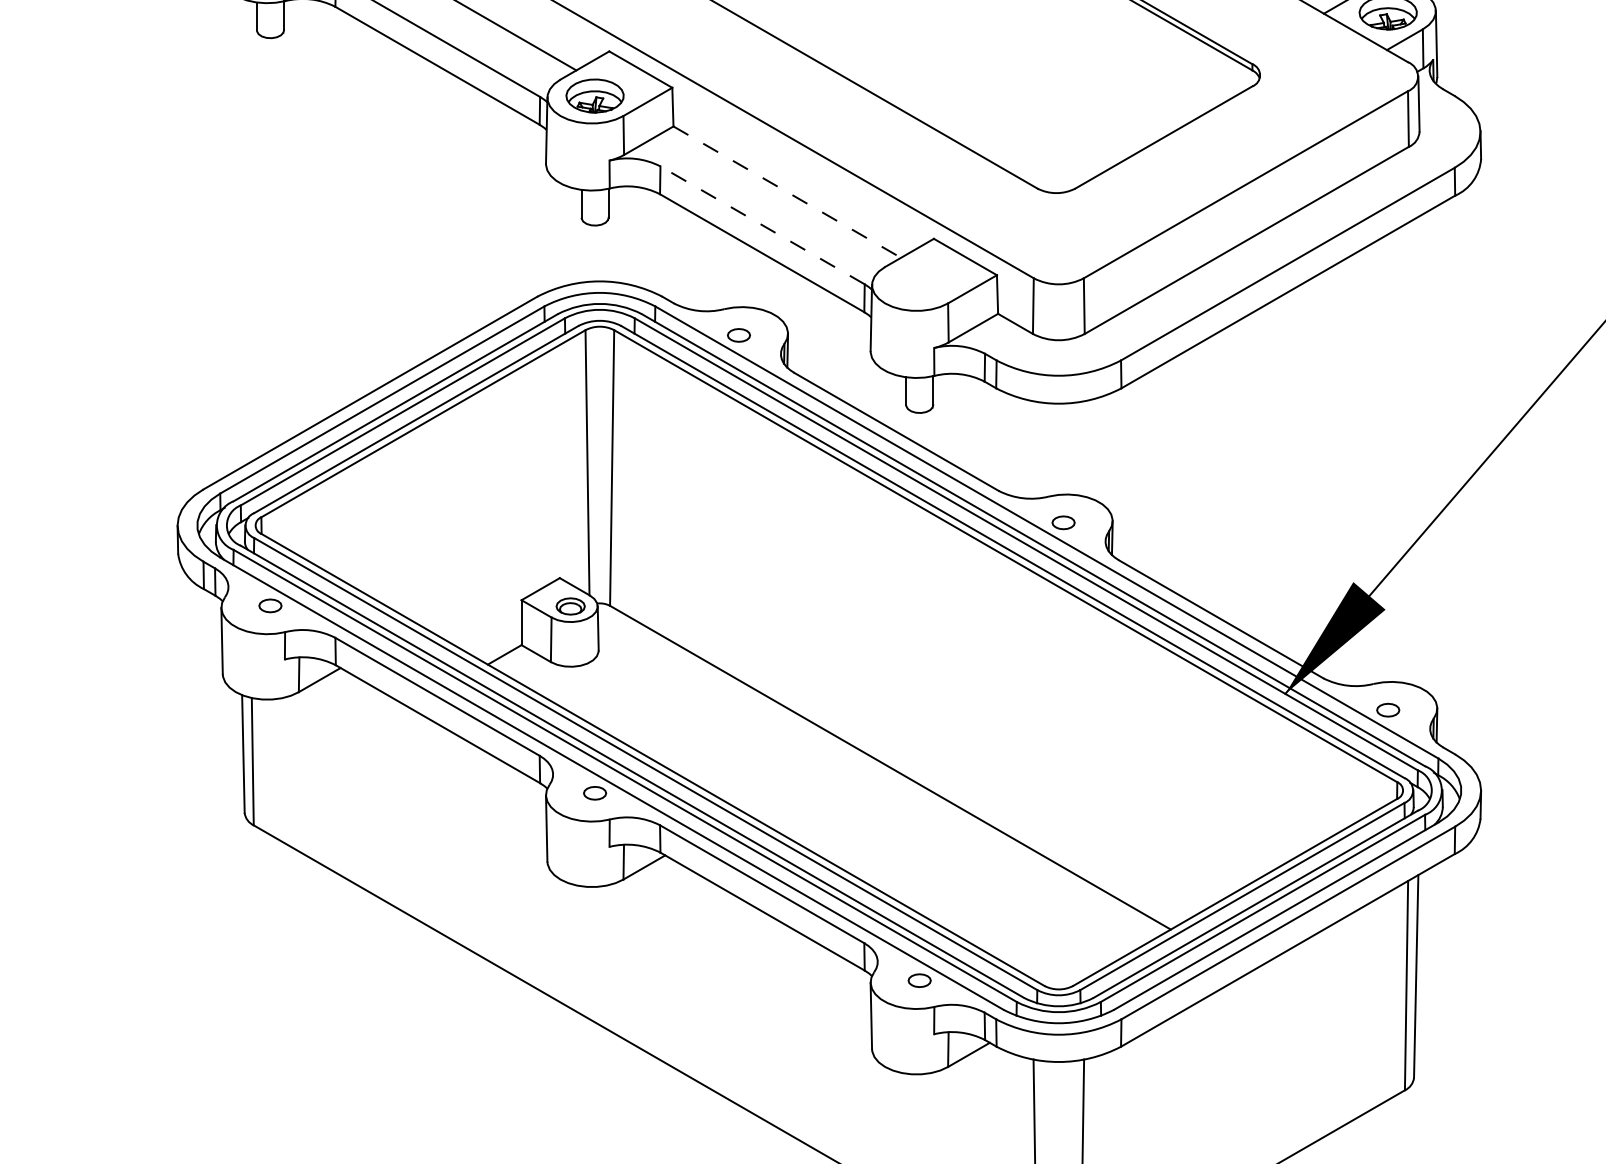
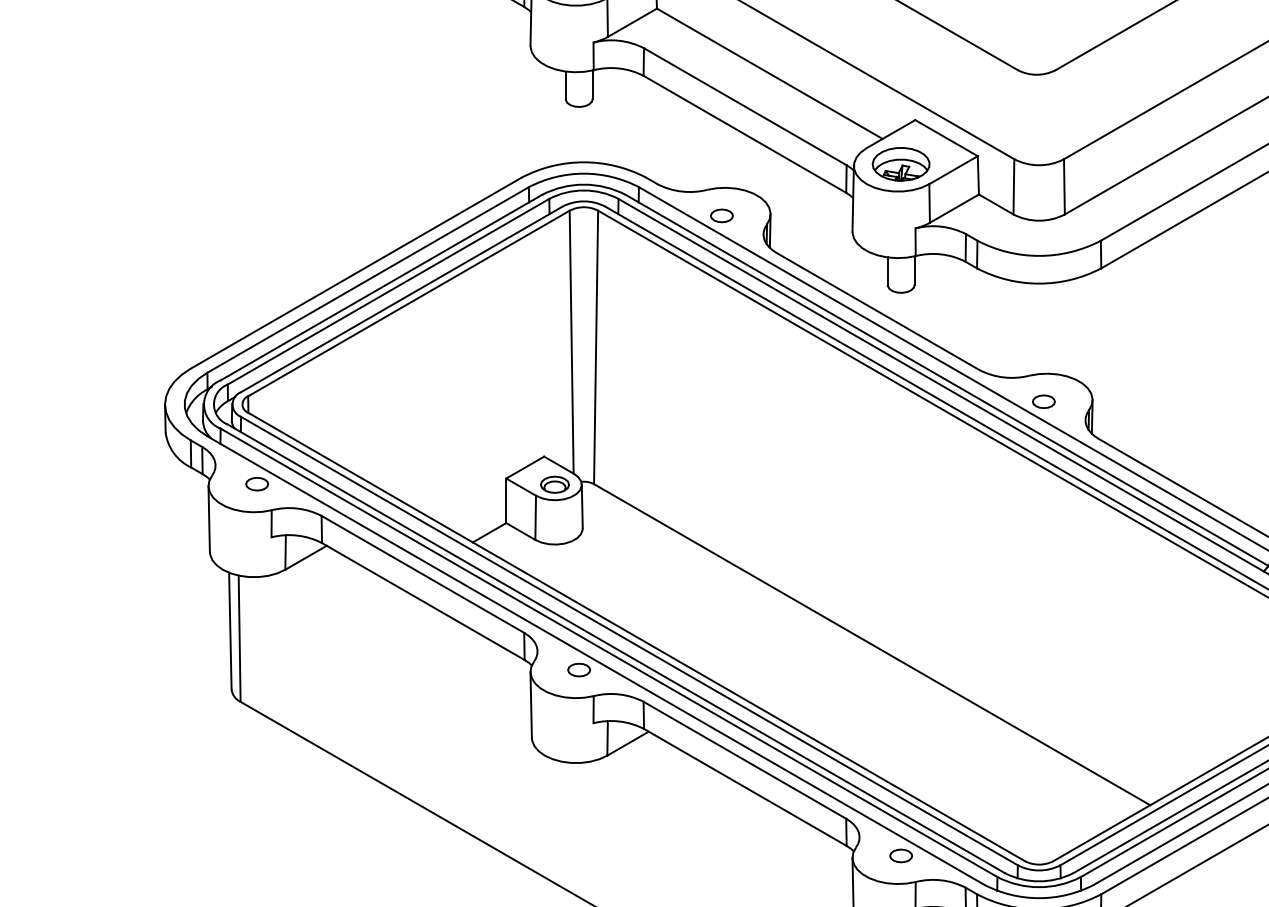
line: (787, 192) -> (770, 74), dashed -> solid
line: (762, 225) -> (745, 106), dashed -> solid
part: (919, 283) -> (900, 164), added

